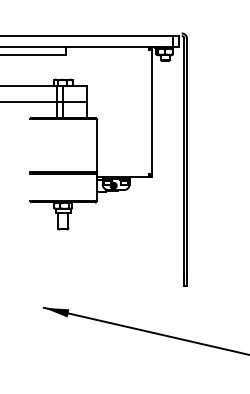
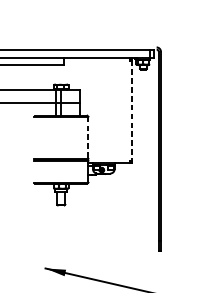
line: (151, 112) -> (132, 111), solid -> dashed
line: (97, 146) -> (88, 138), solid -> dashed

